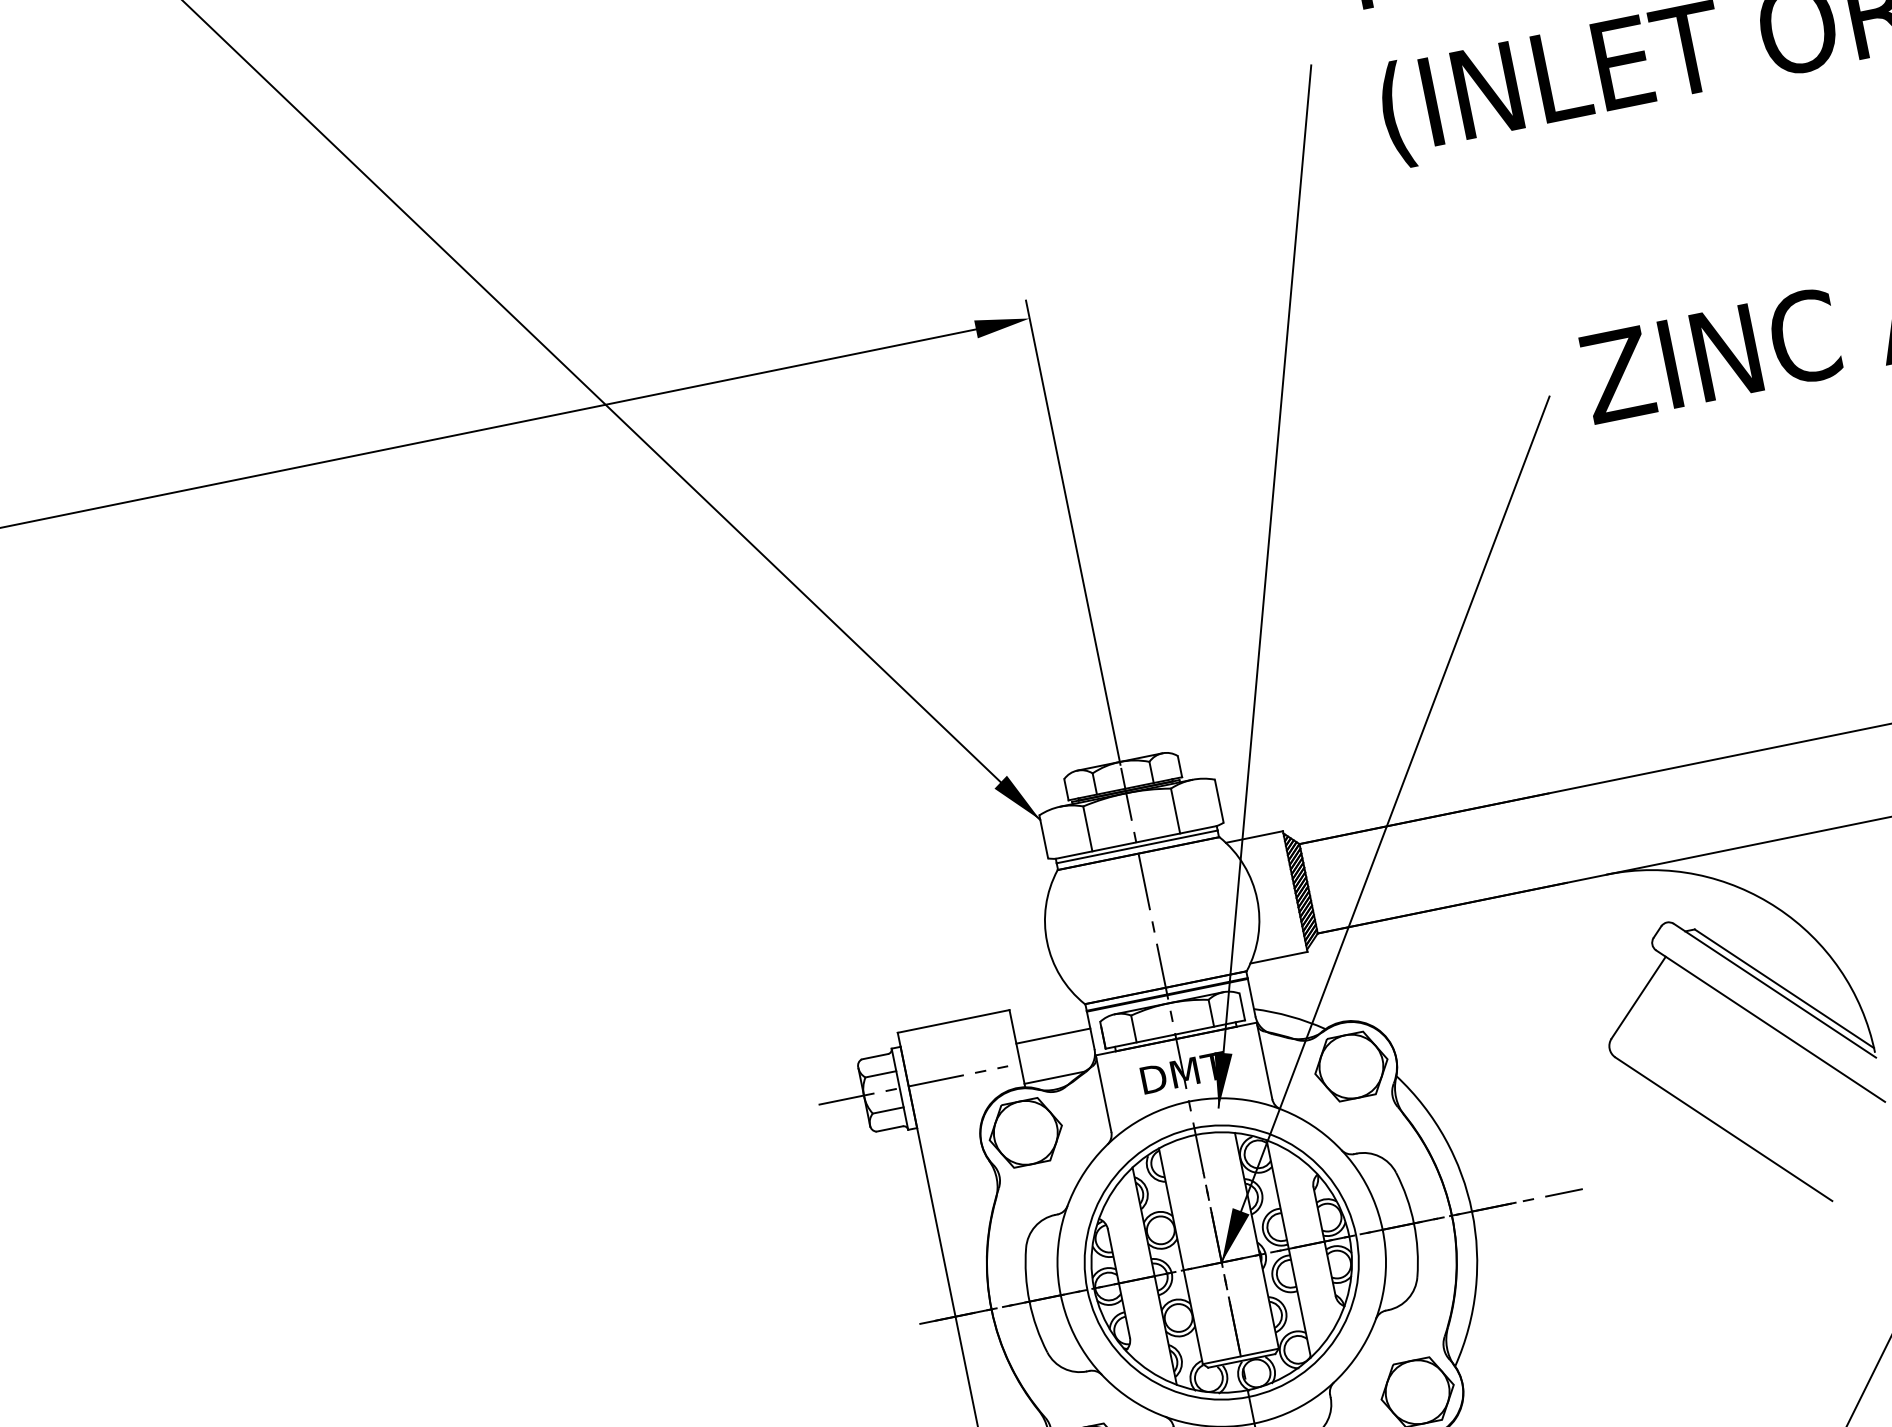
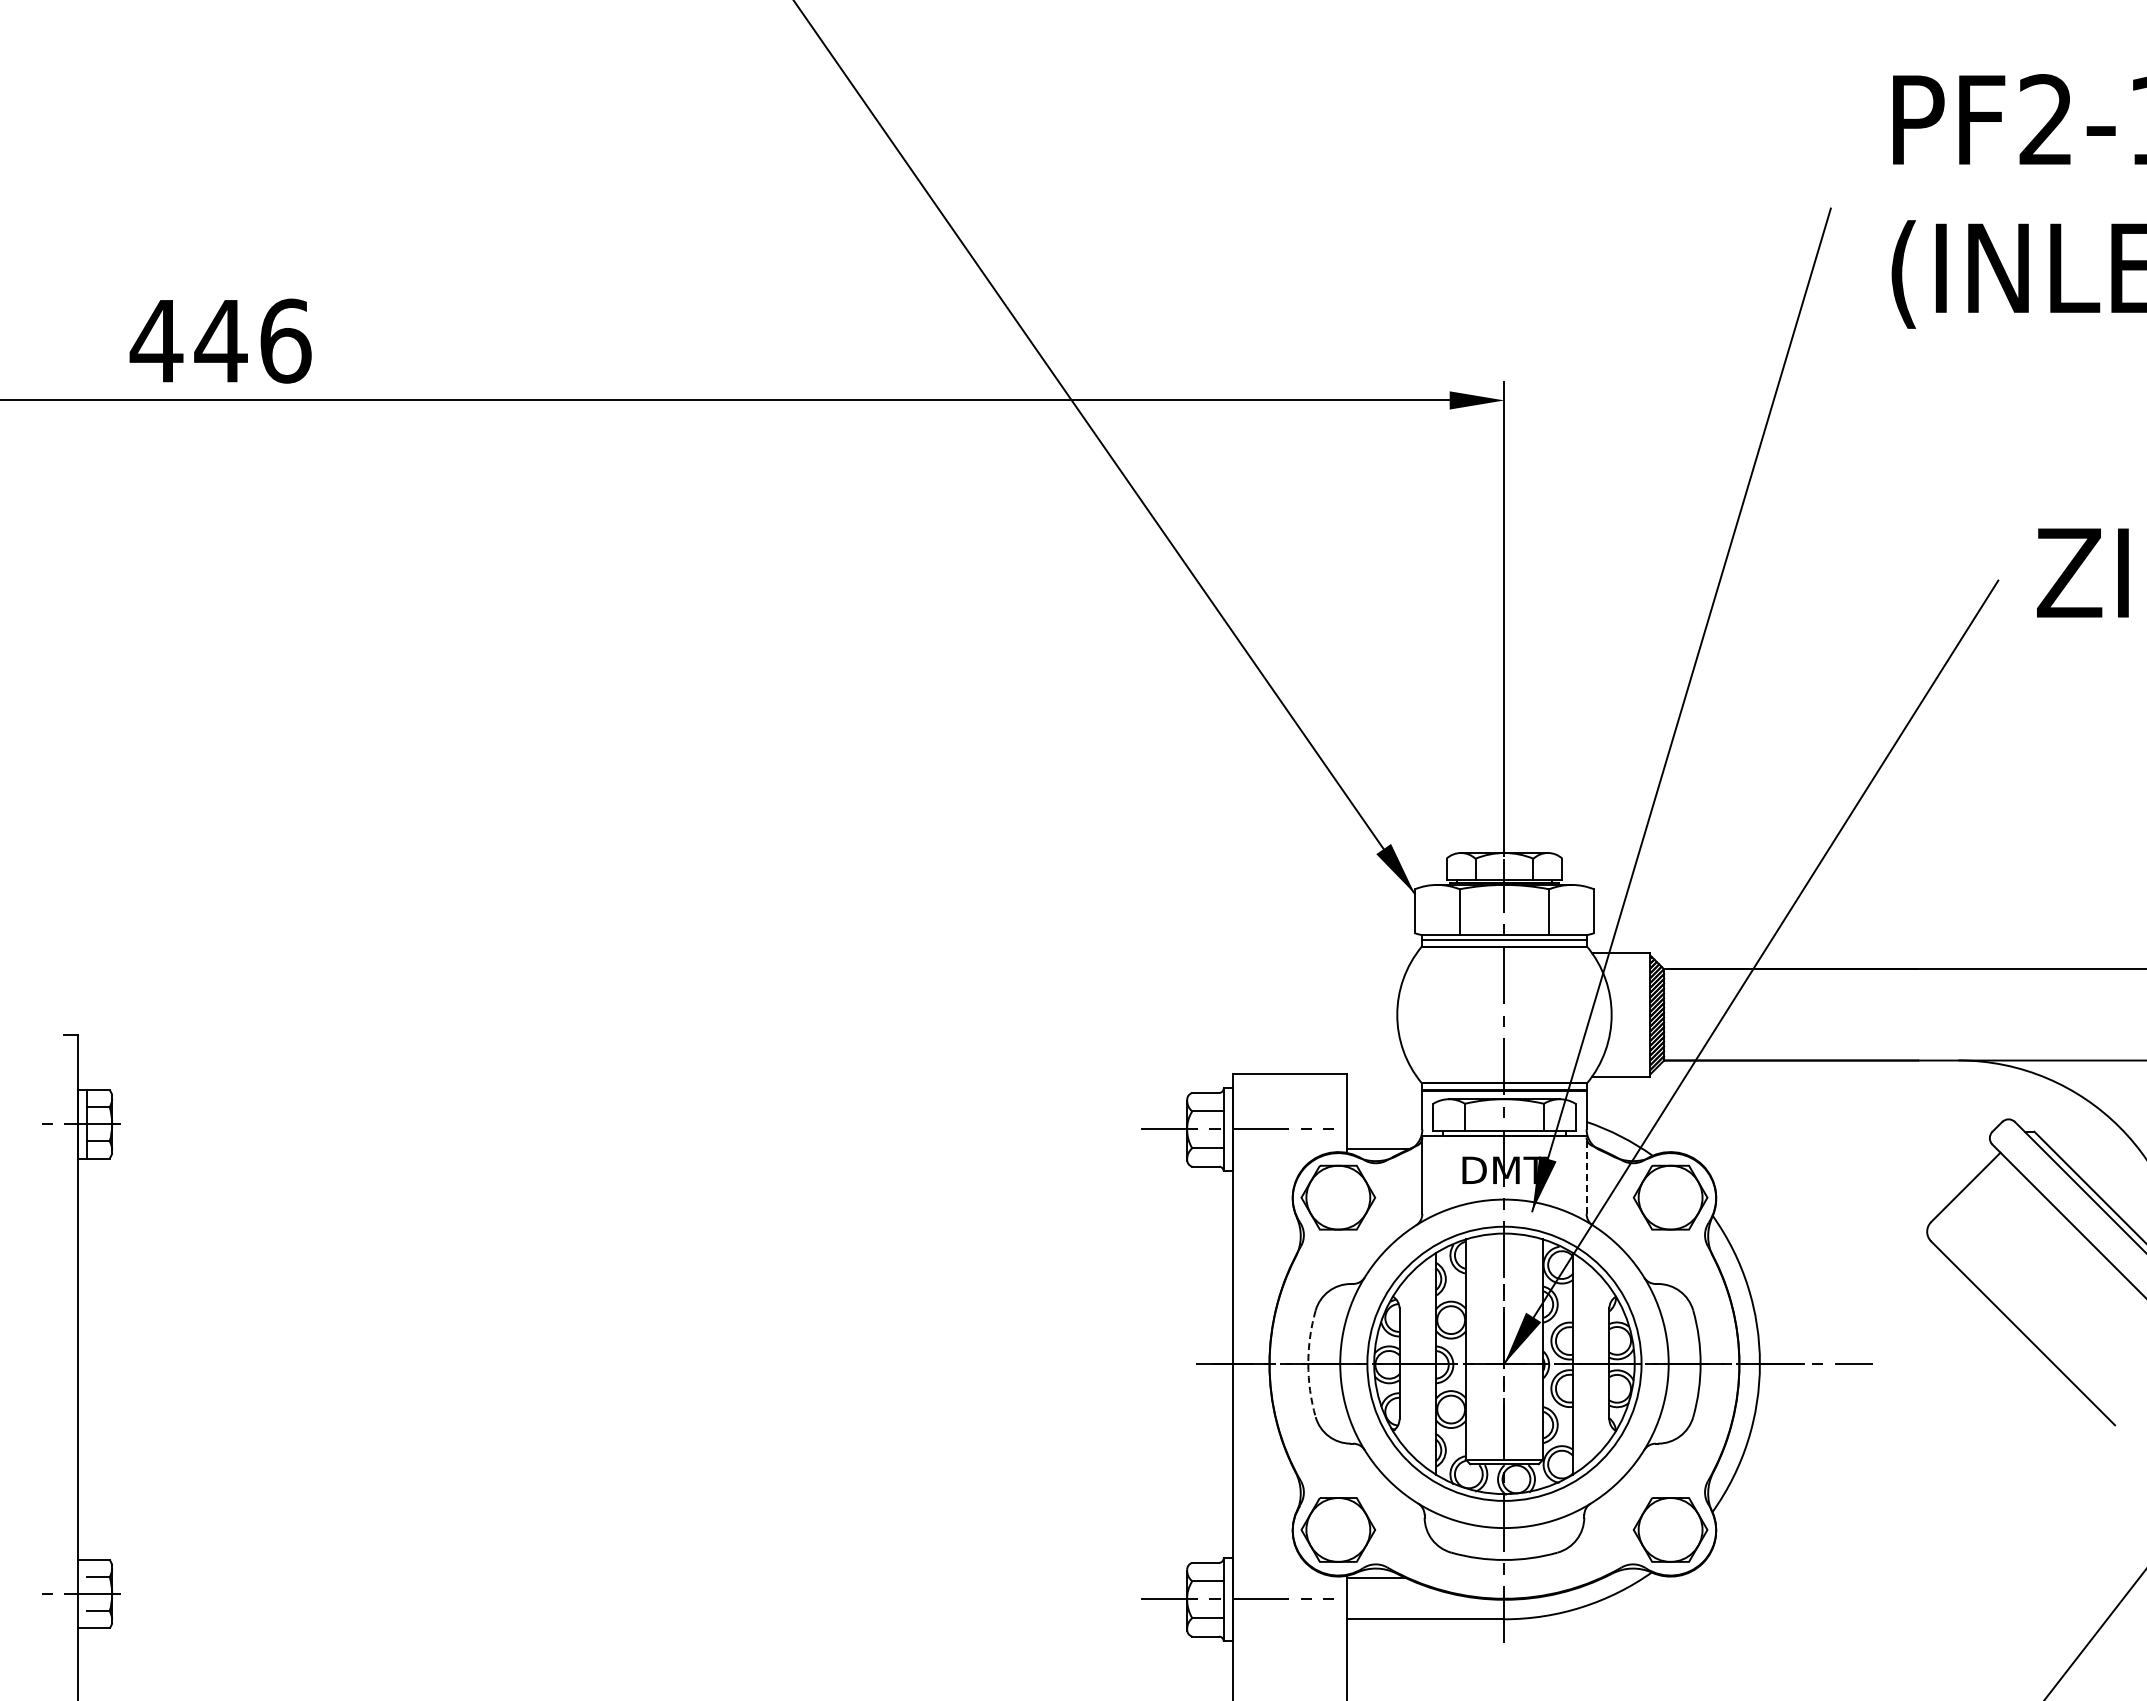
line: (1053, 1036) -> (1384, 1108), removed
line: (1264, 1060) -> (1586, 1174), solid -> dashed
arc: (1029, 1301) -> (1308, 1363), solid -> dashed

